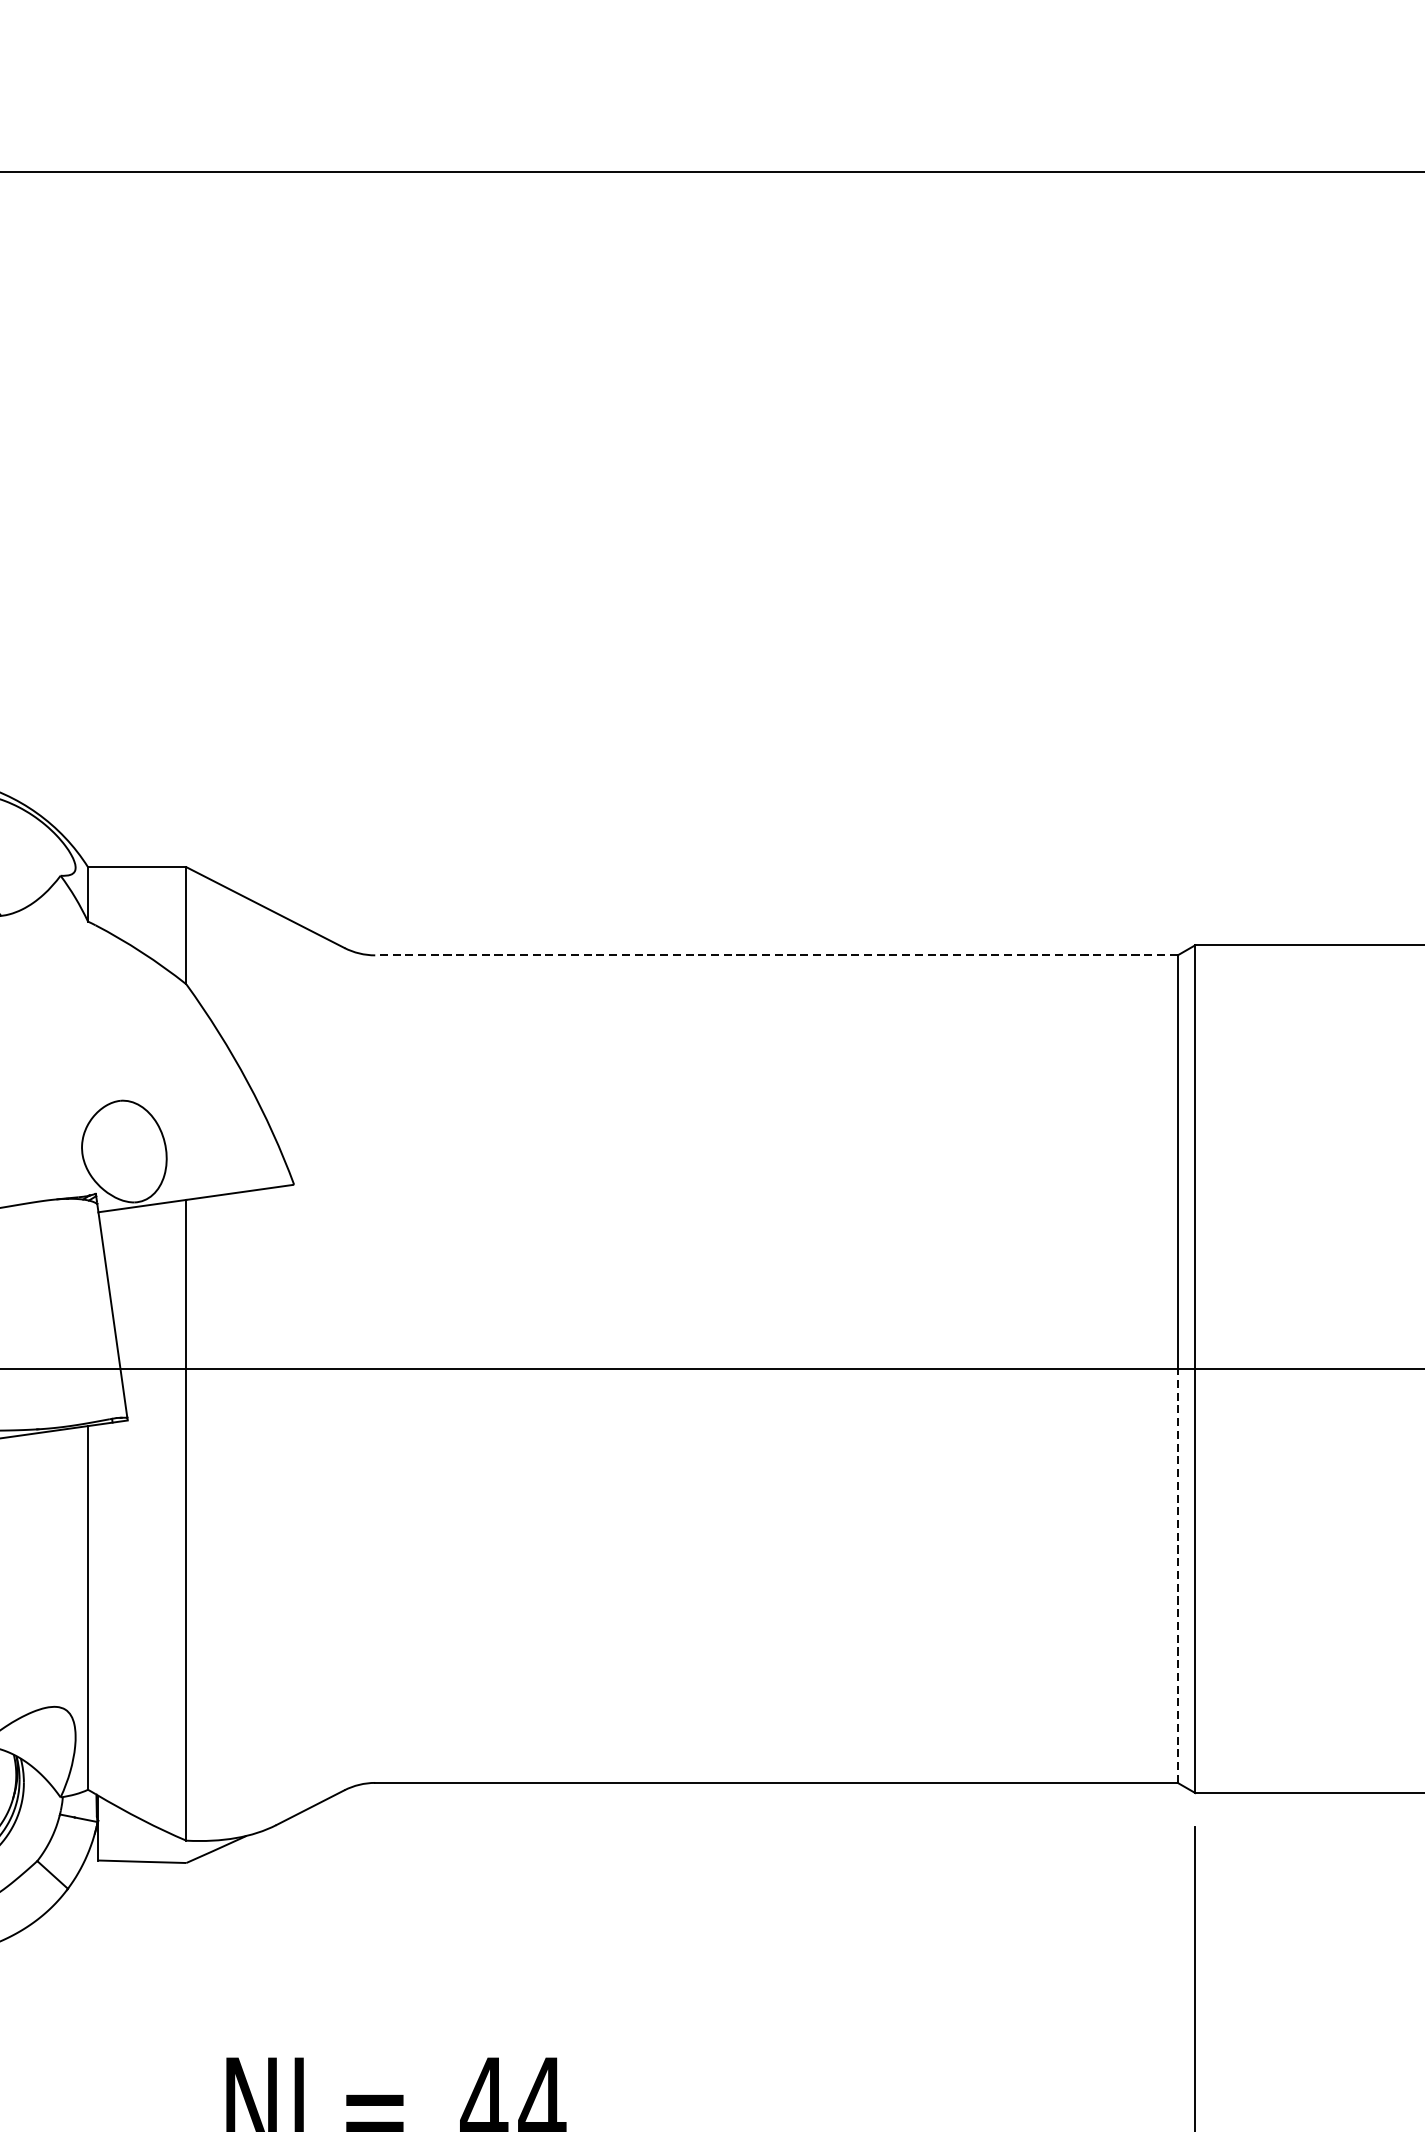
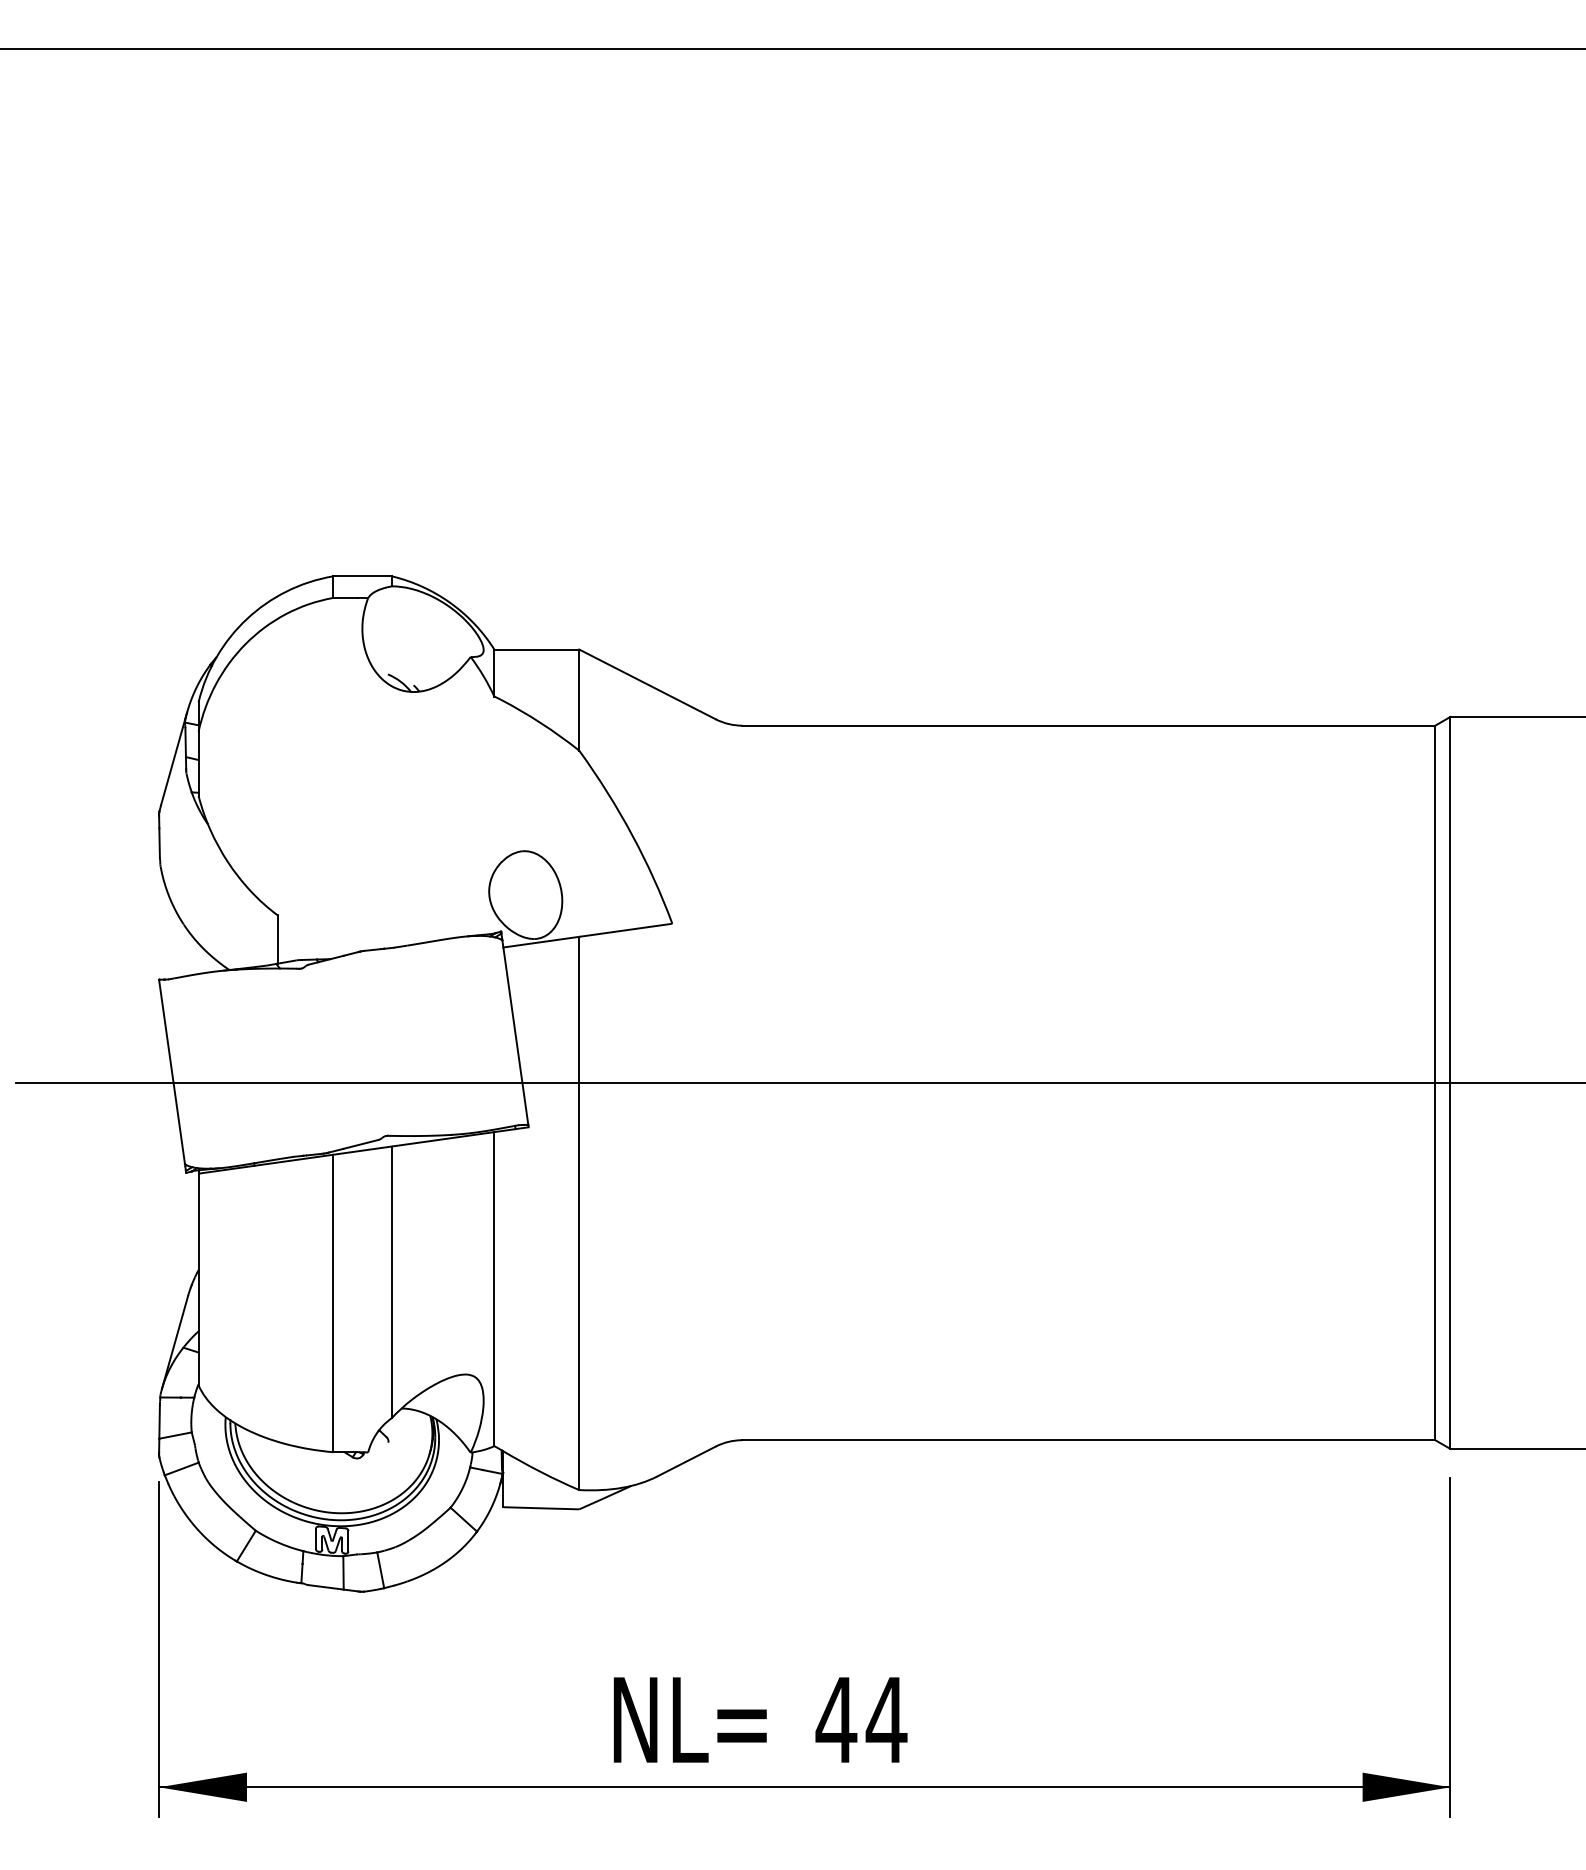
line: (776, 955) -> (1088, 725), dashed -> solid
line: (1178, 1575) -> (1435, 1261), dashed -> solid

